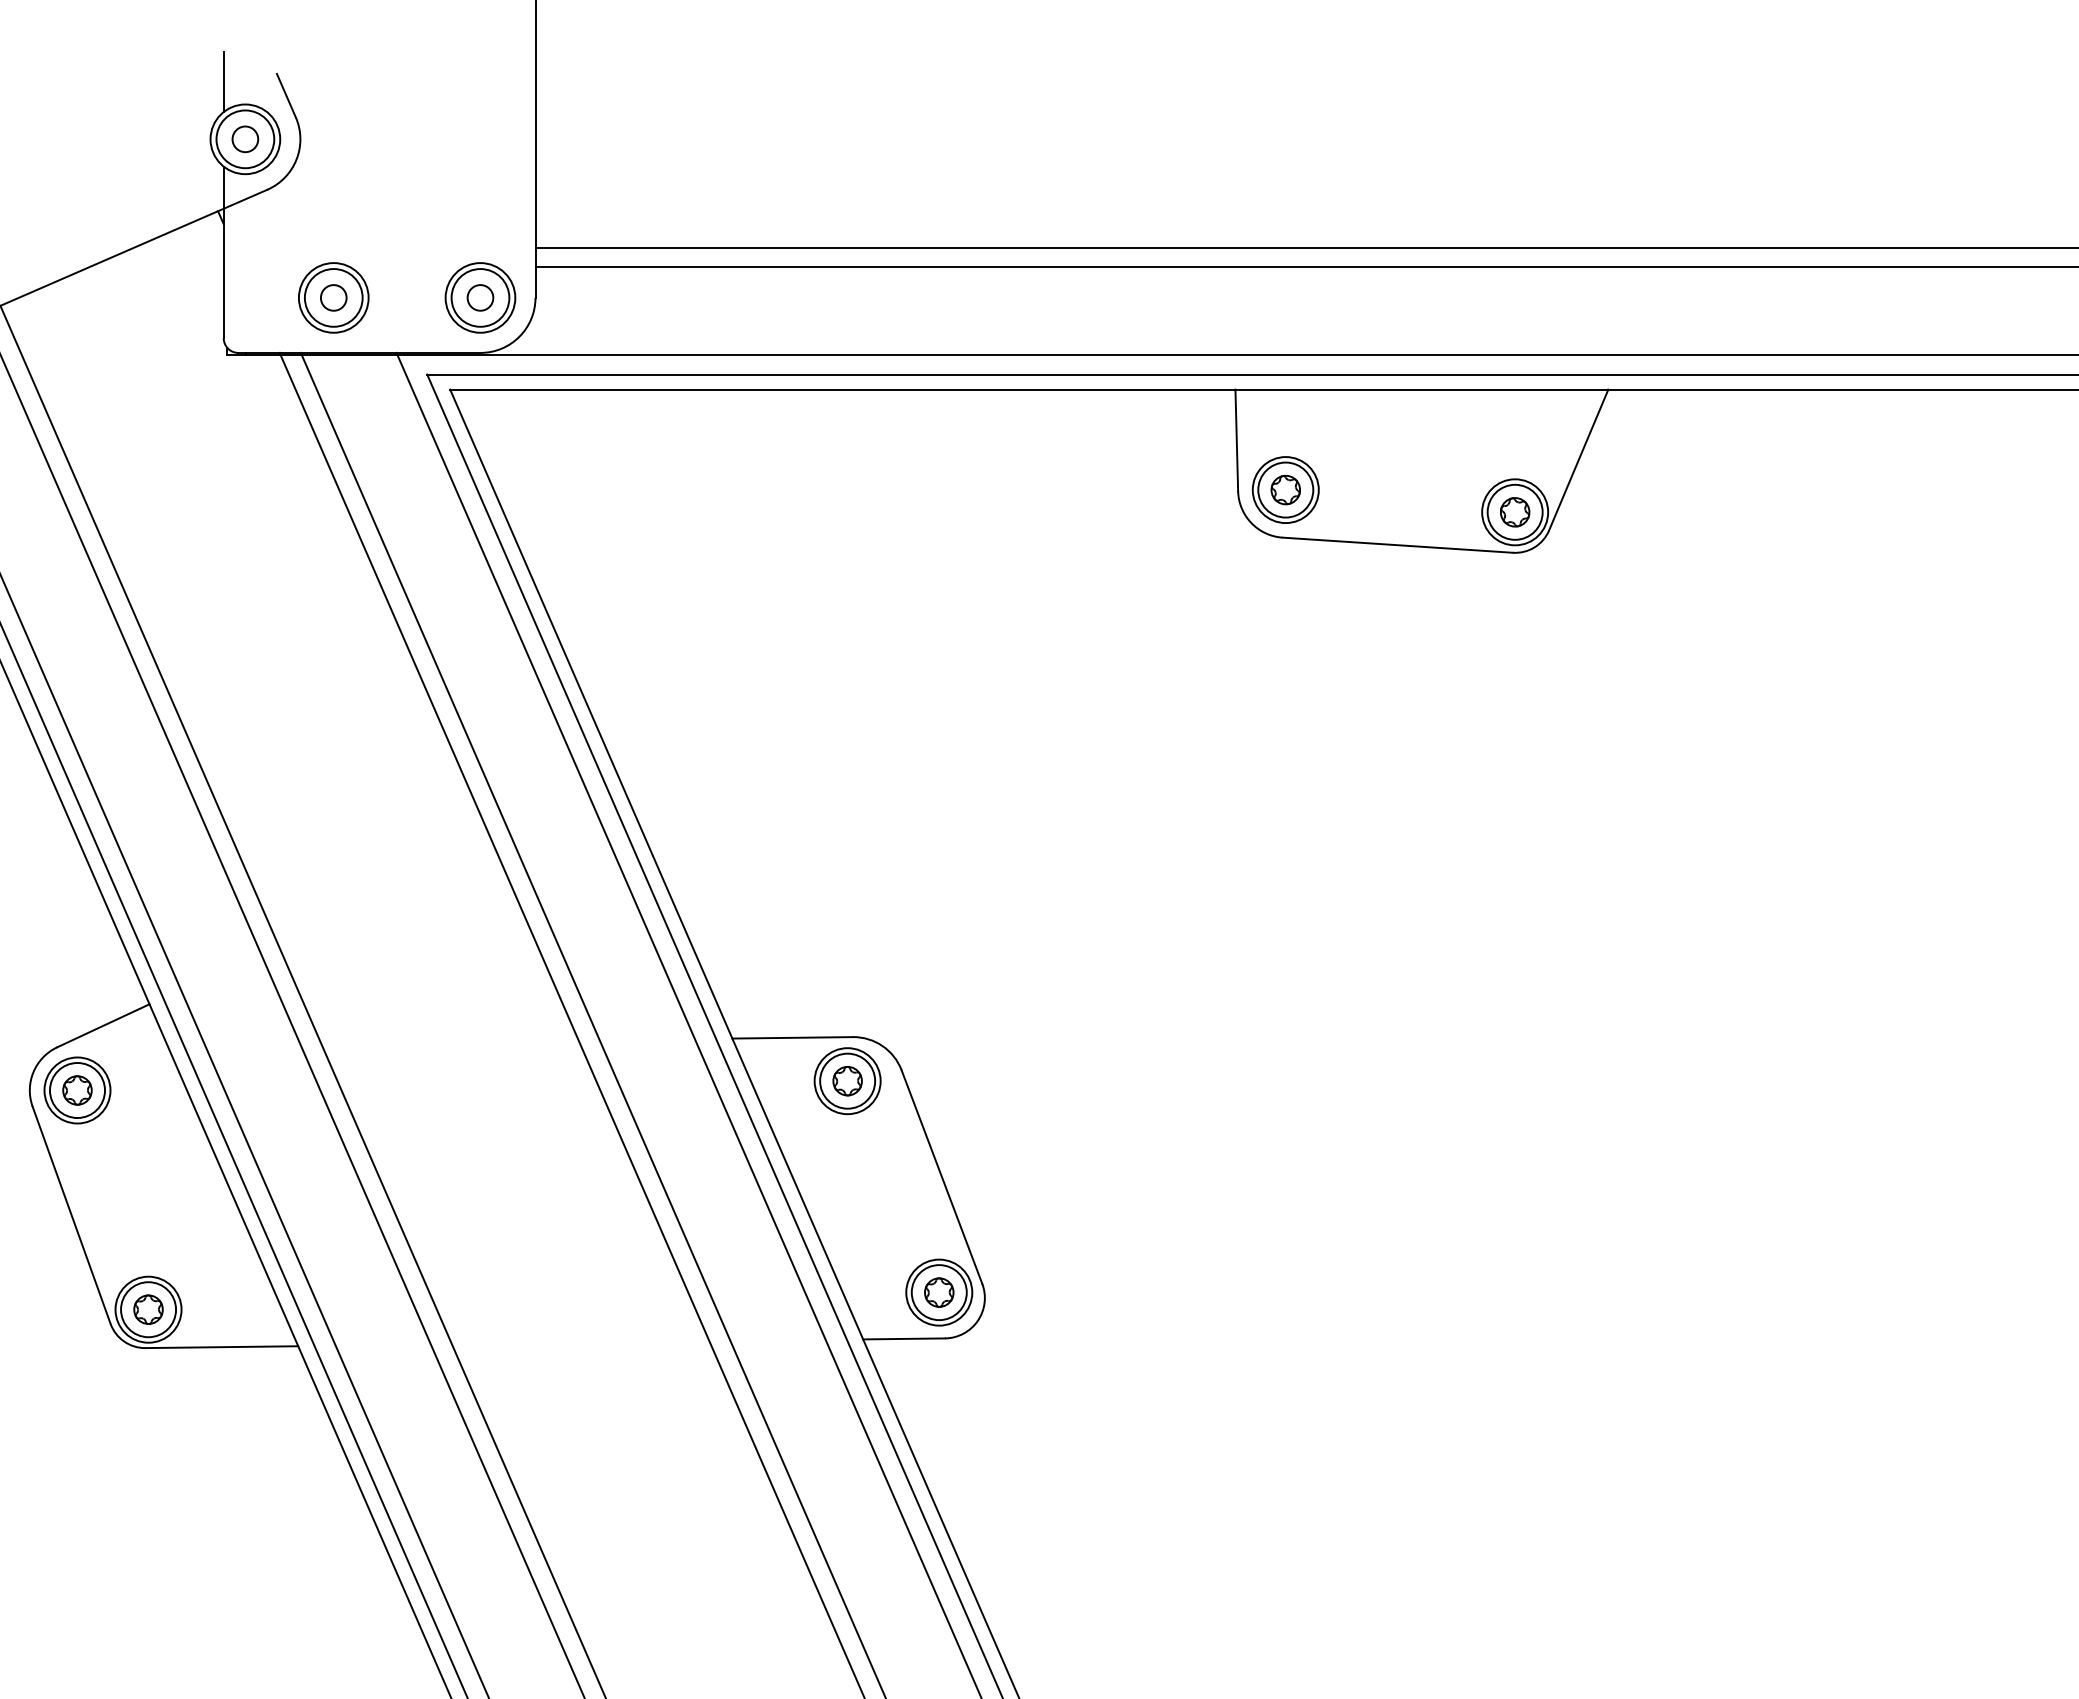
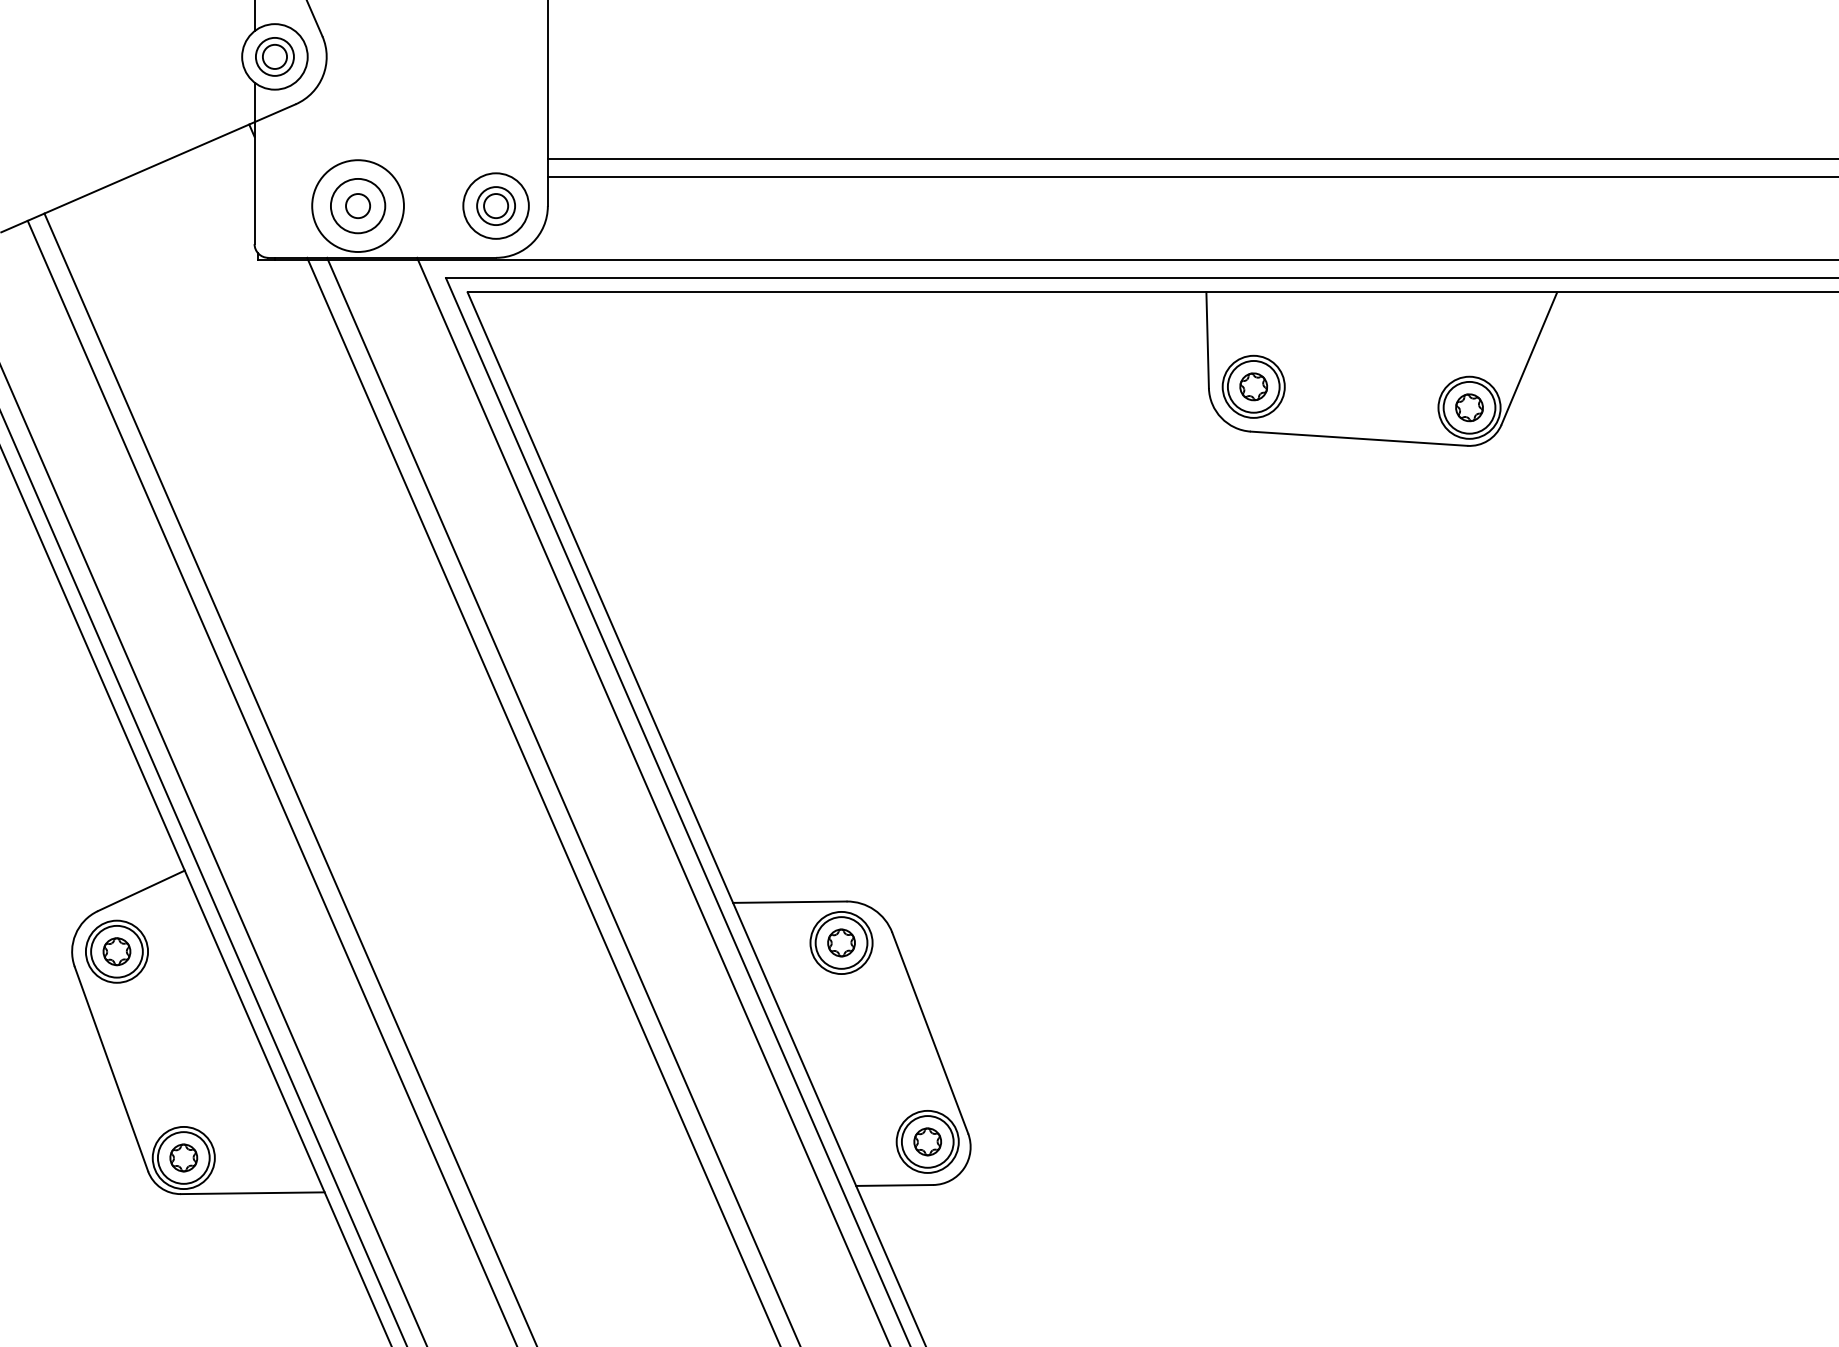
circle: (245, 139) -> (275, 57), size x0.7
circle: (333, 297) -> (357, 205), size x1.4
circle: (480, 297) -> (496, 205), size x0.7

